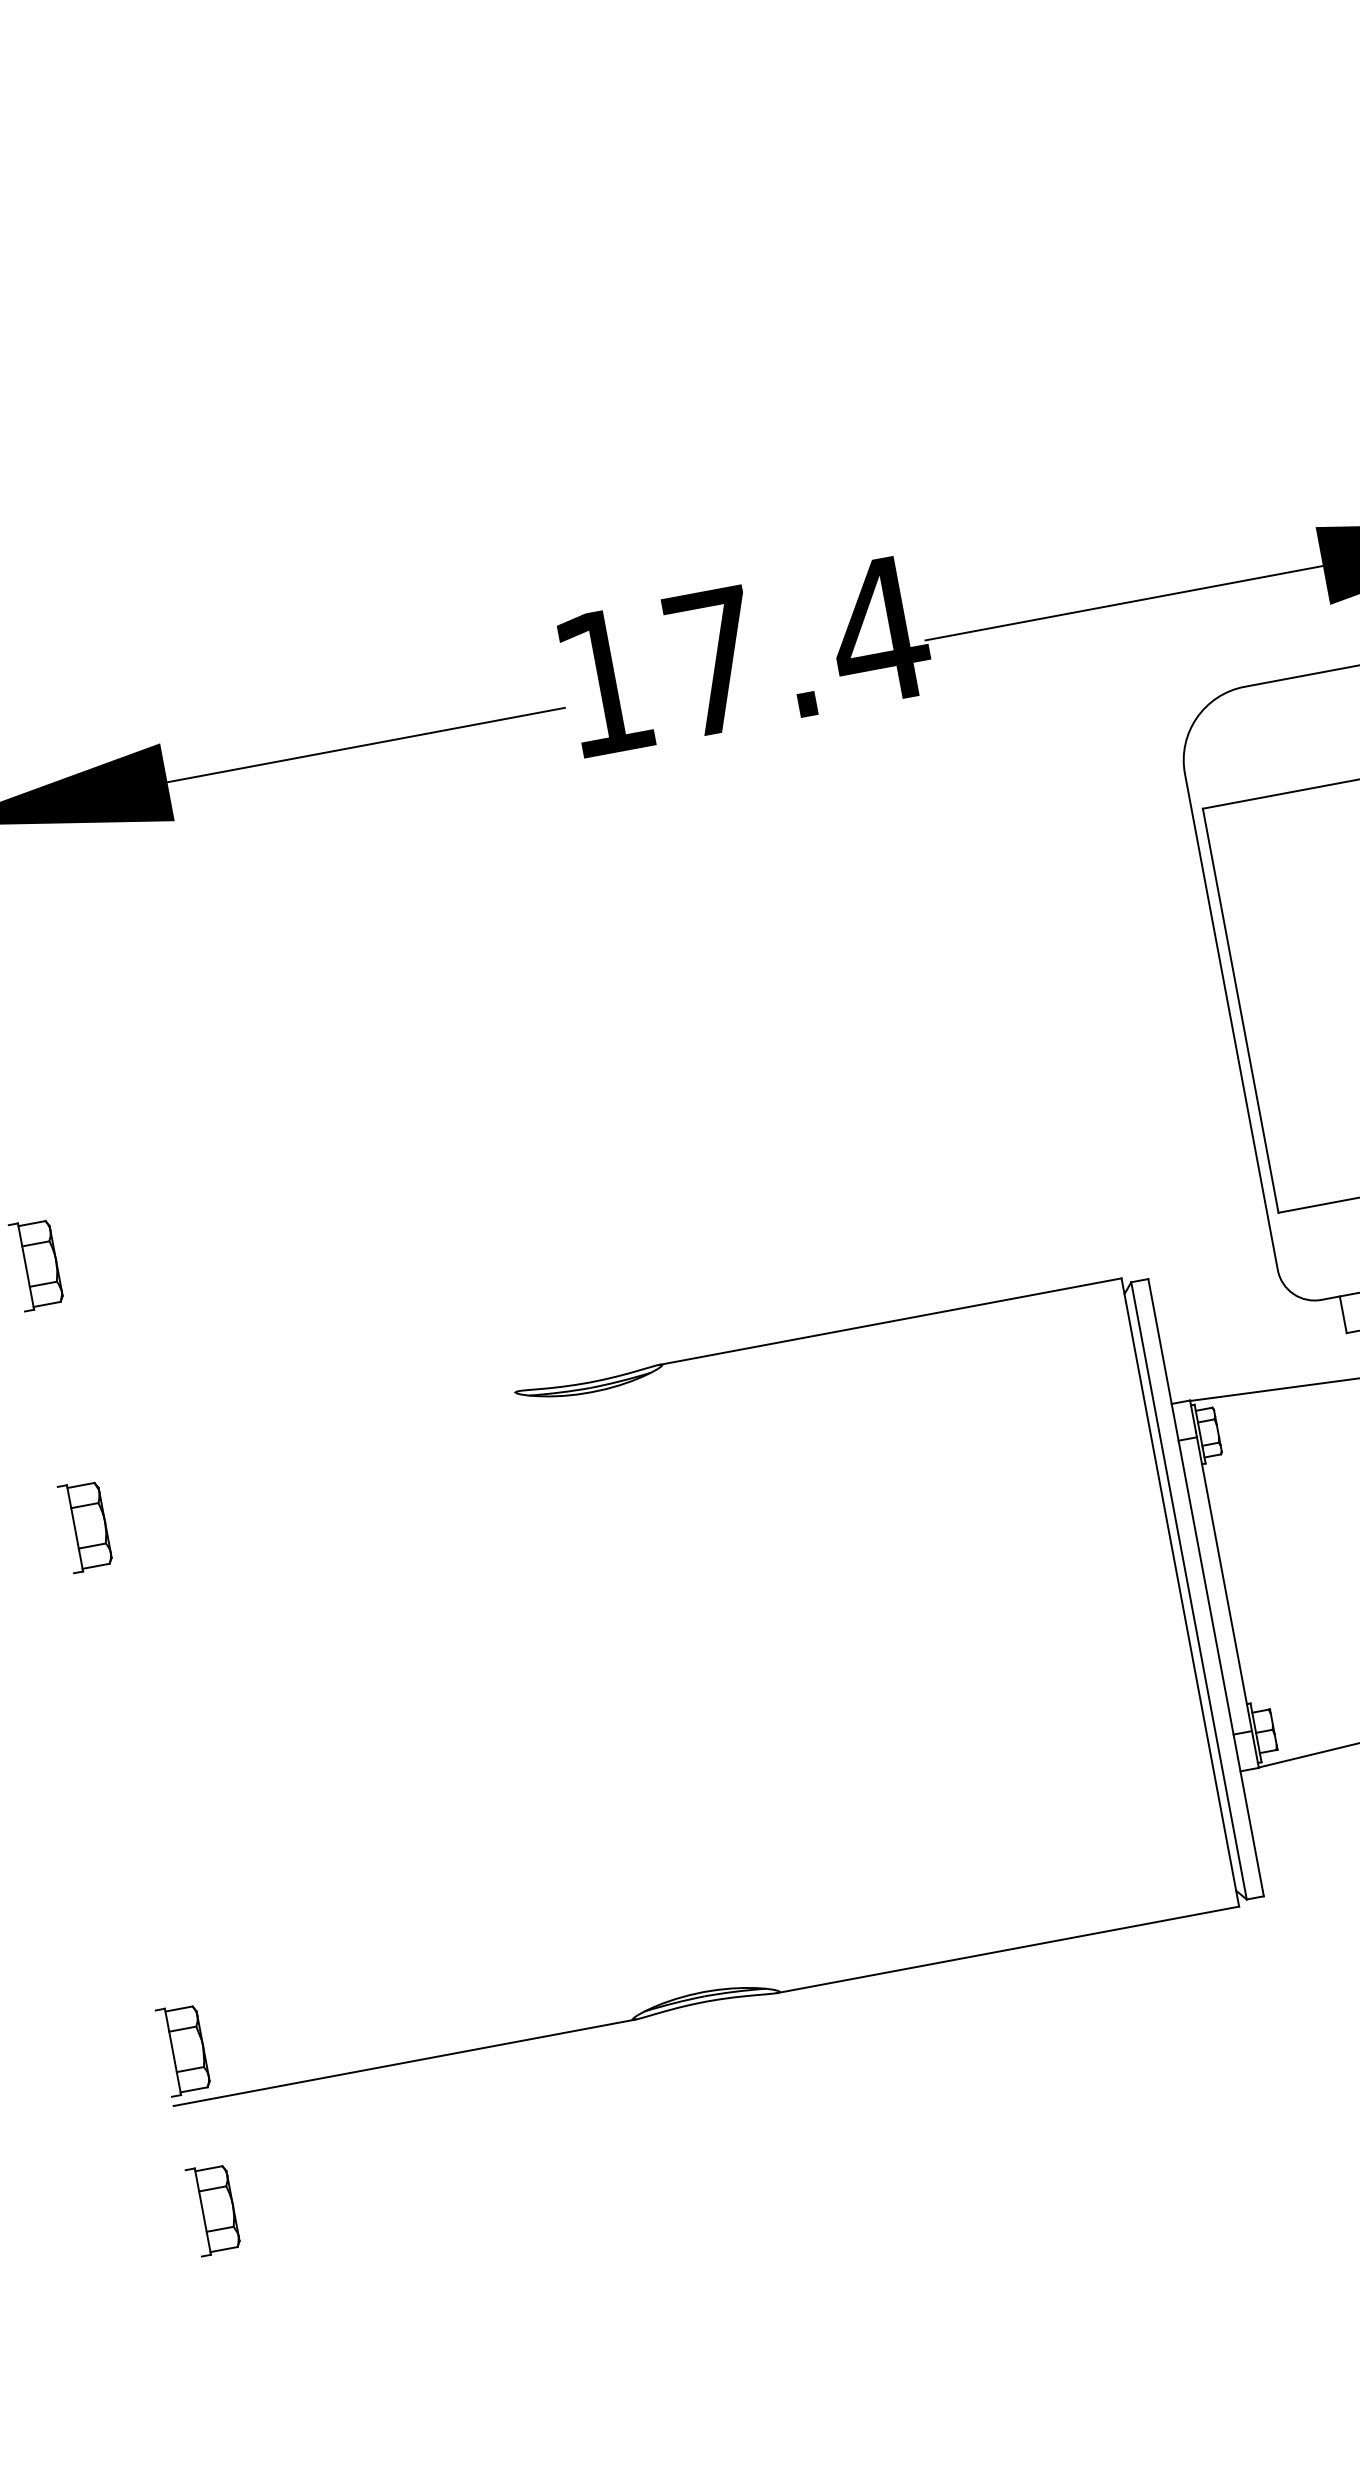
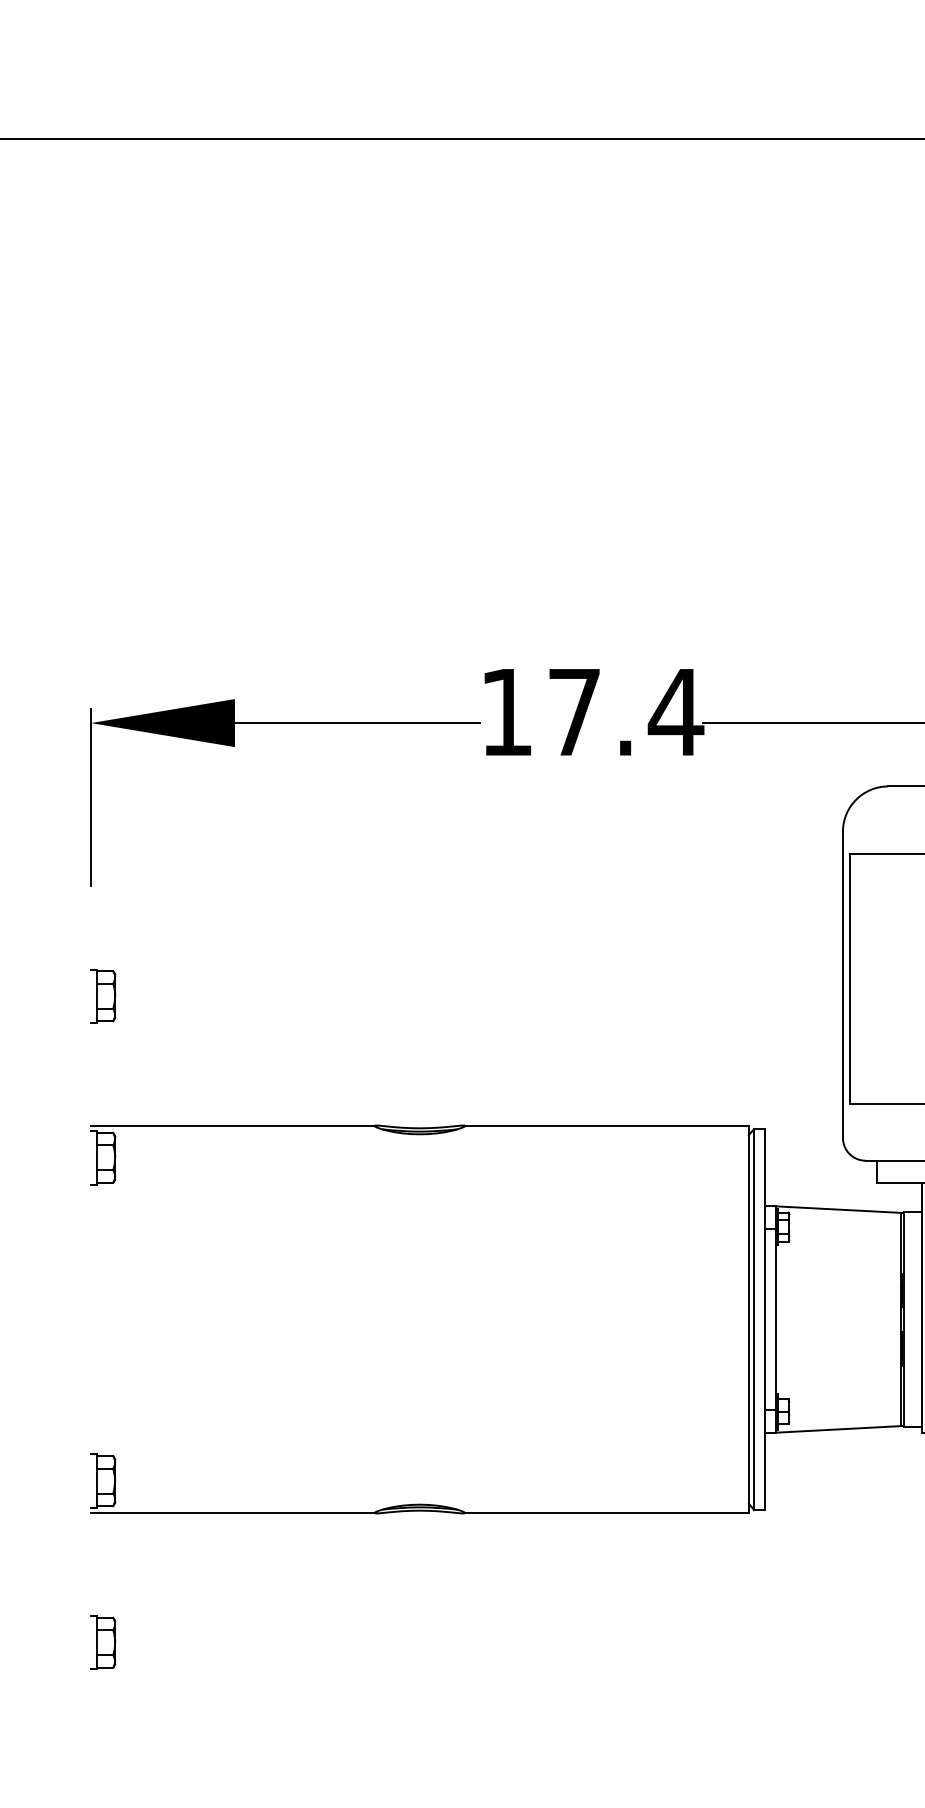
line: (286, 1434) -> (233, 1125), added
part: (214, 2209) -> (103, 1642), moved

